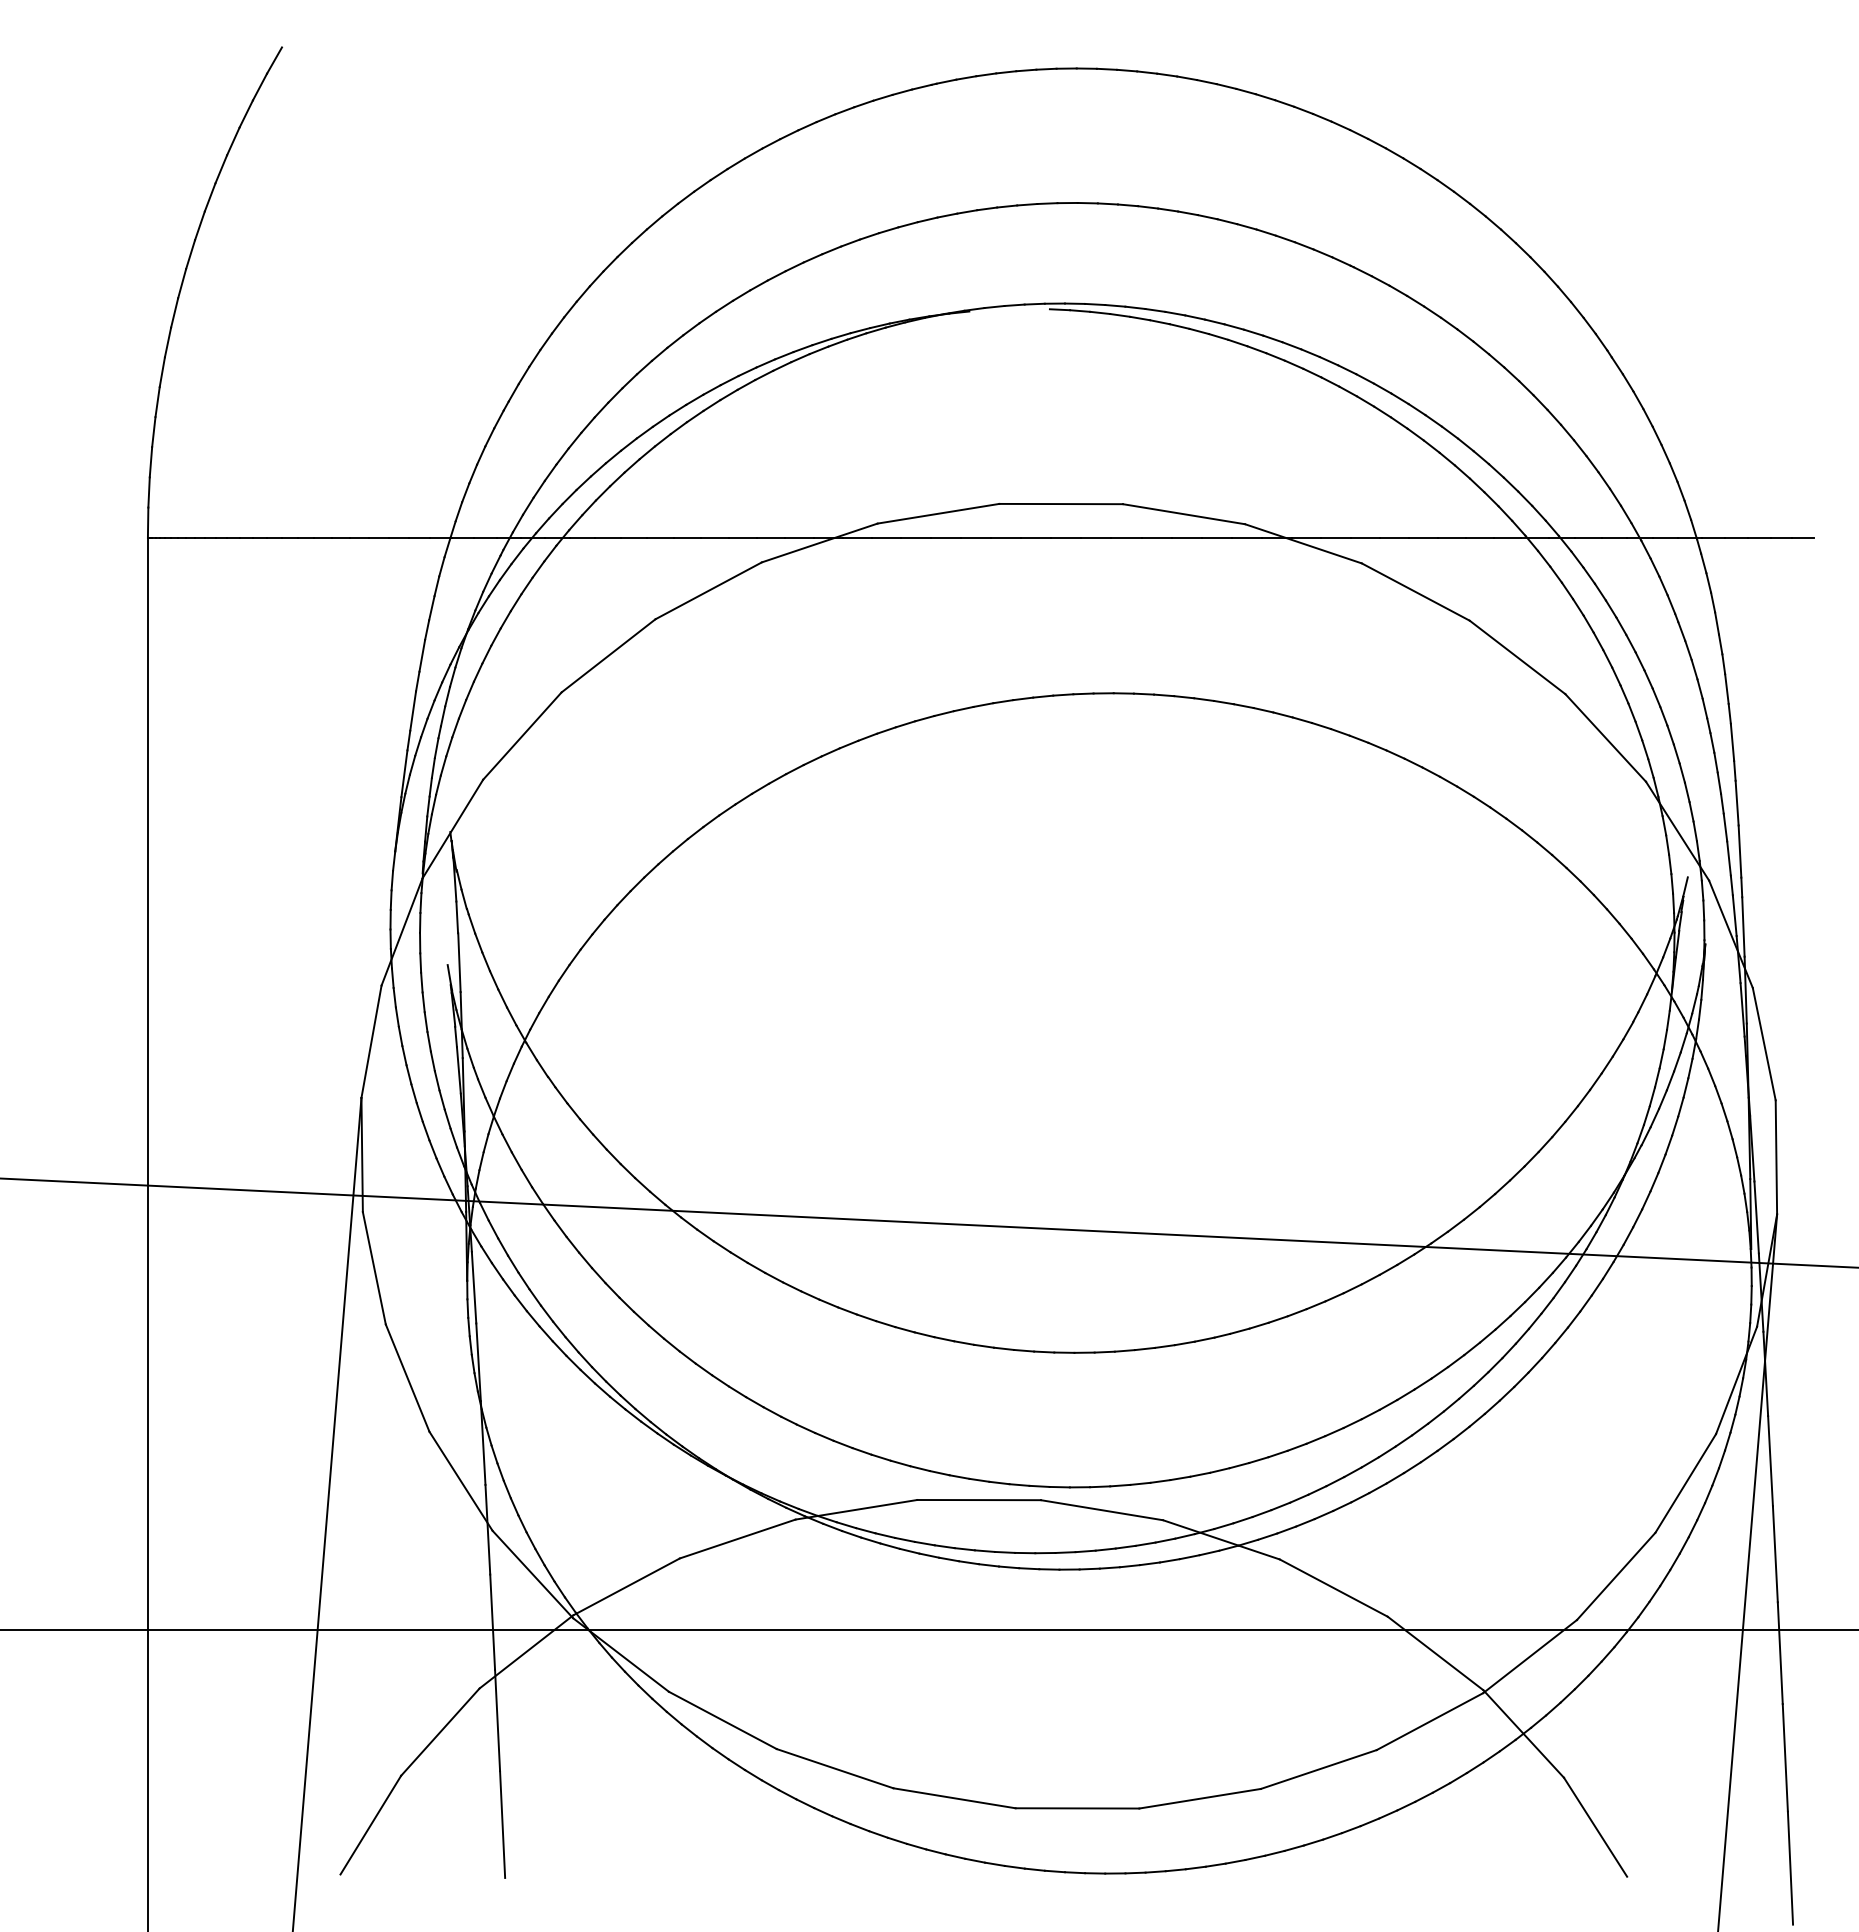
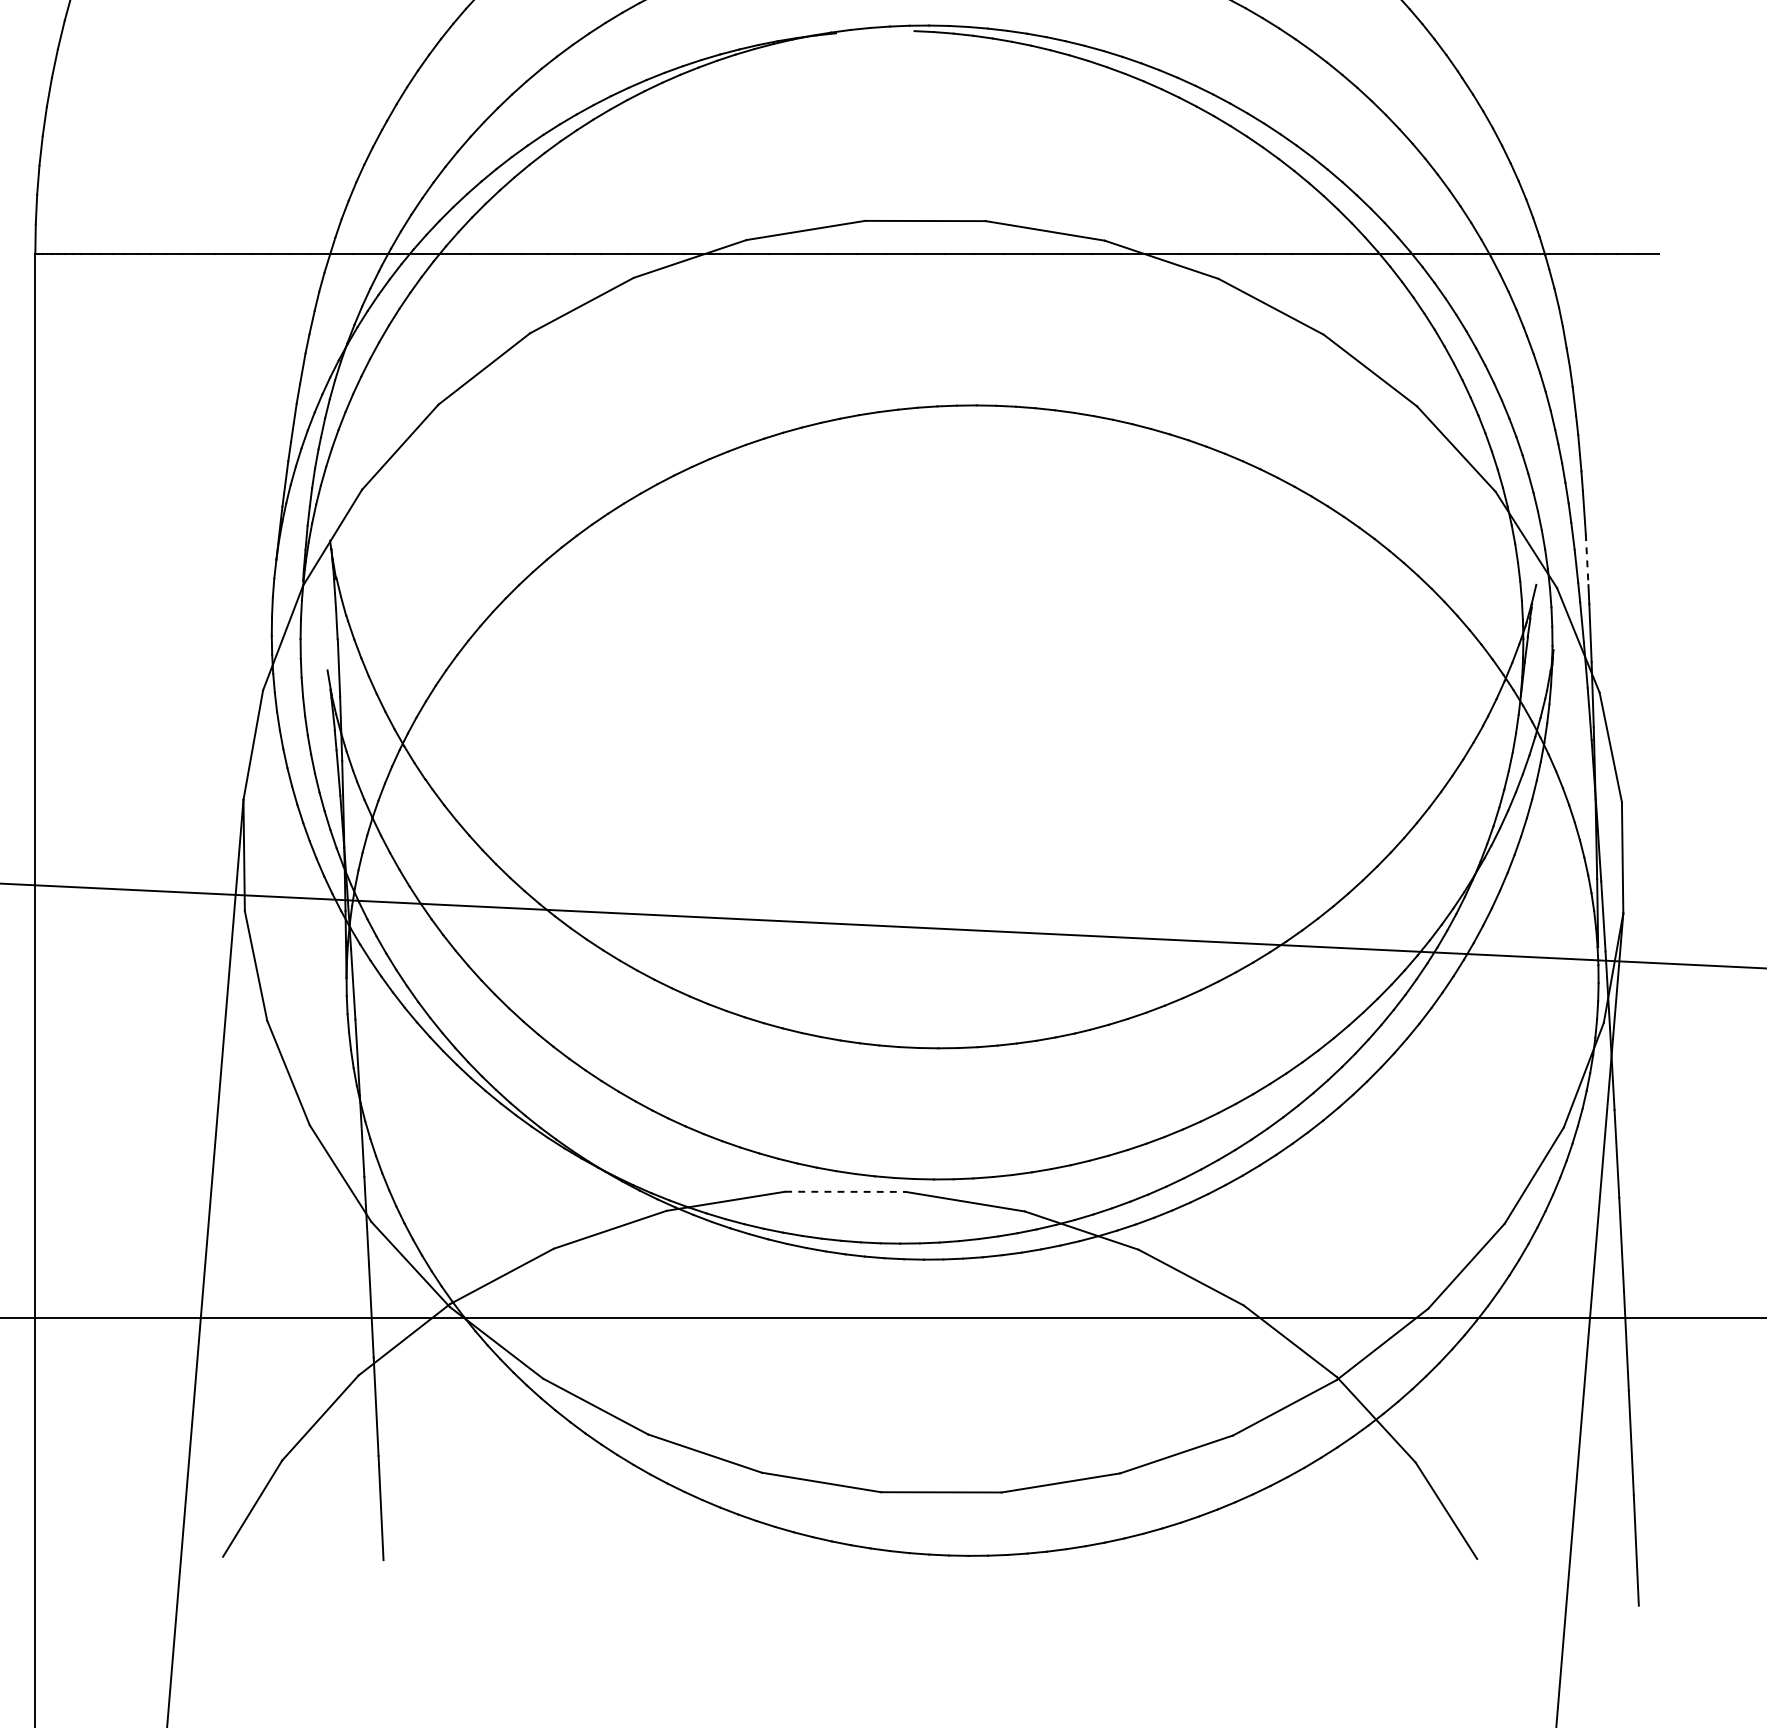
line: (1740, 852) -> (1587, 560), solid -> dashed
line: (979, 1500) -> (845, 1192), solid -> dashed

